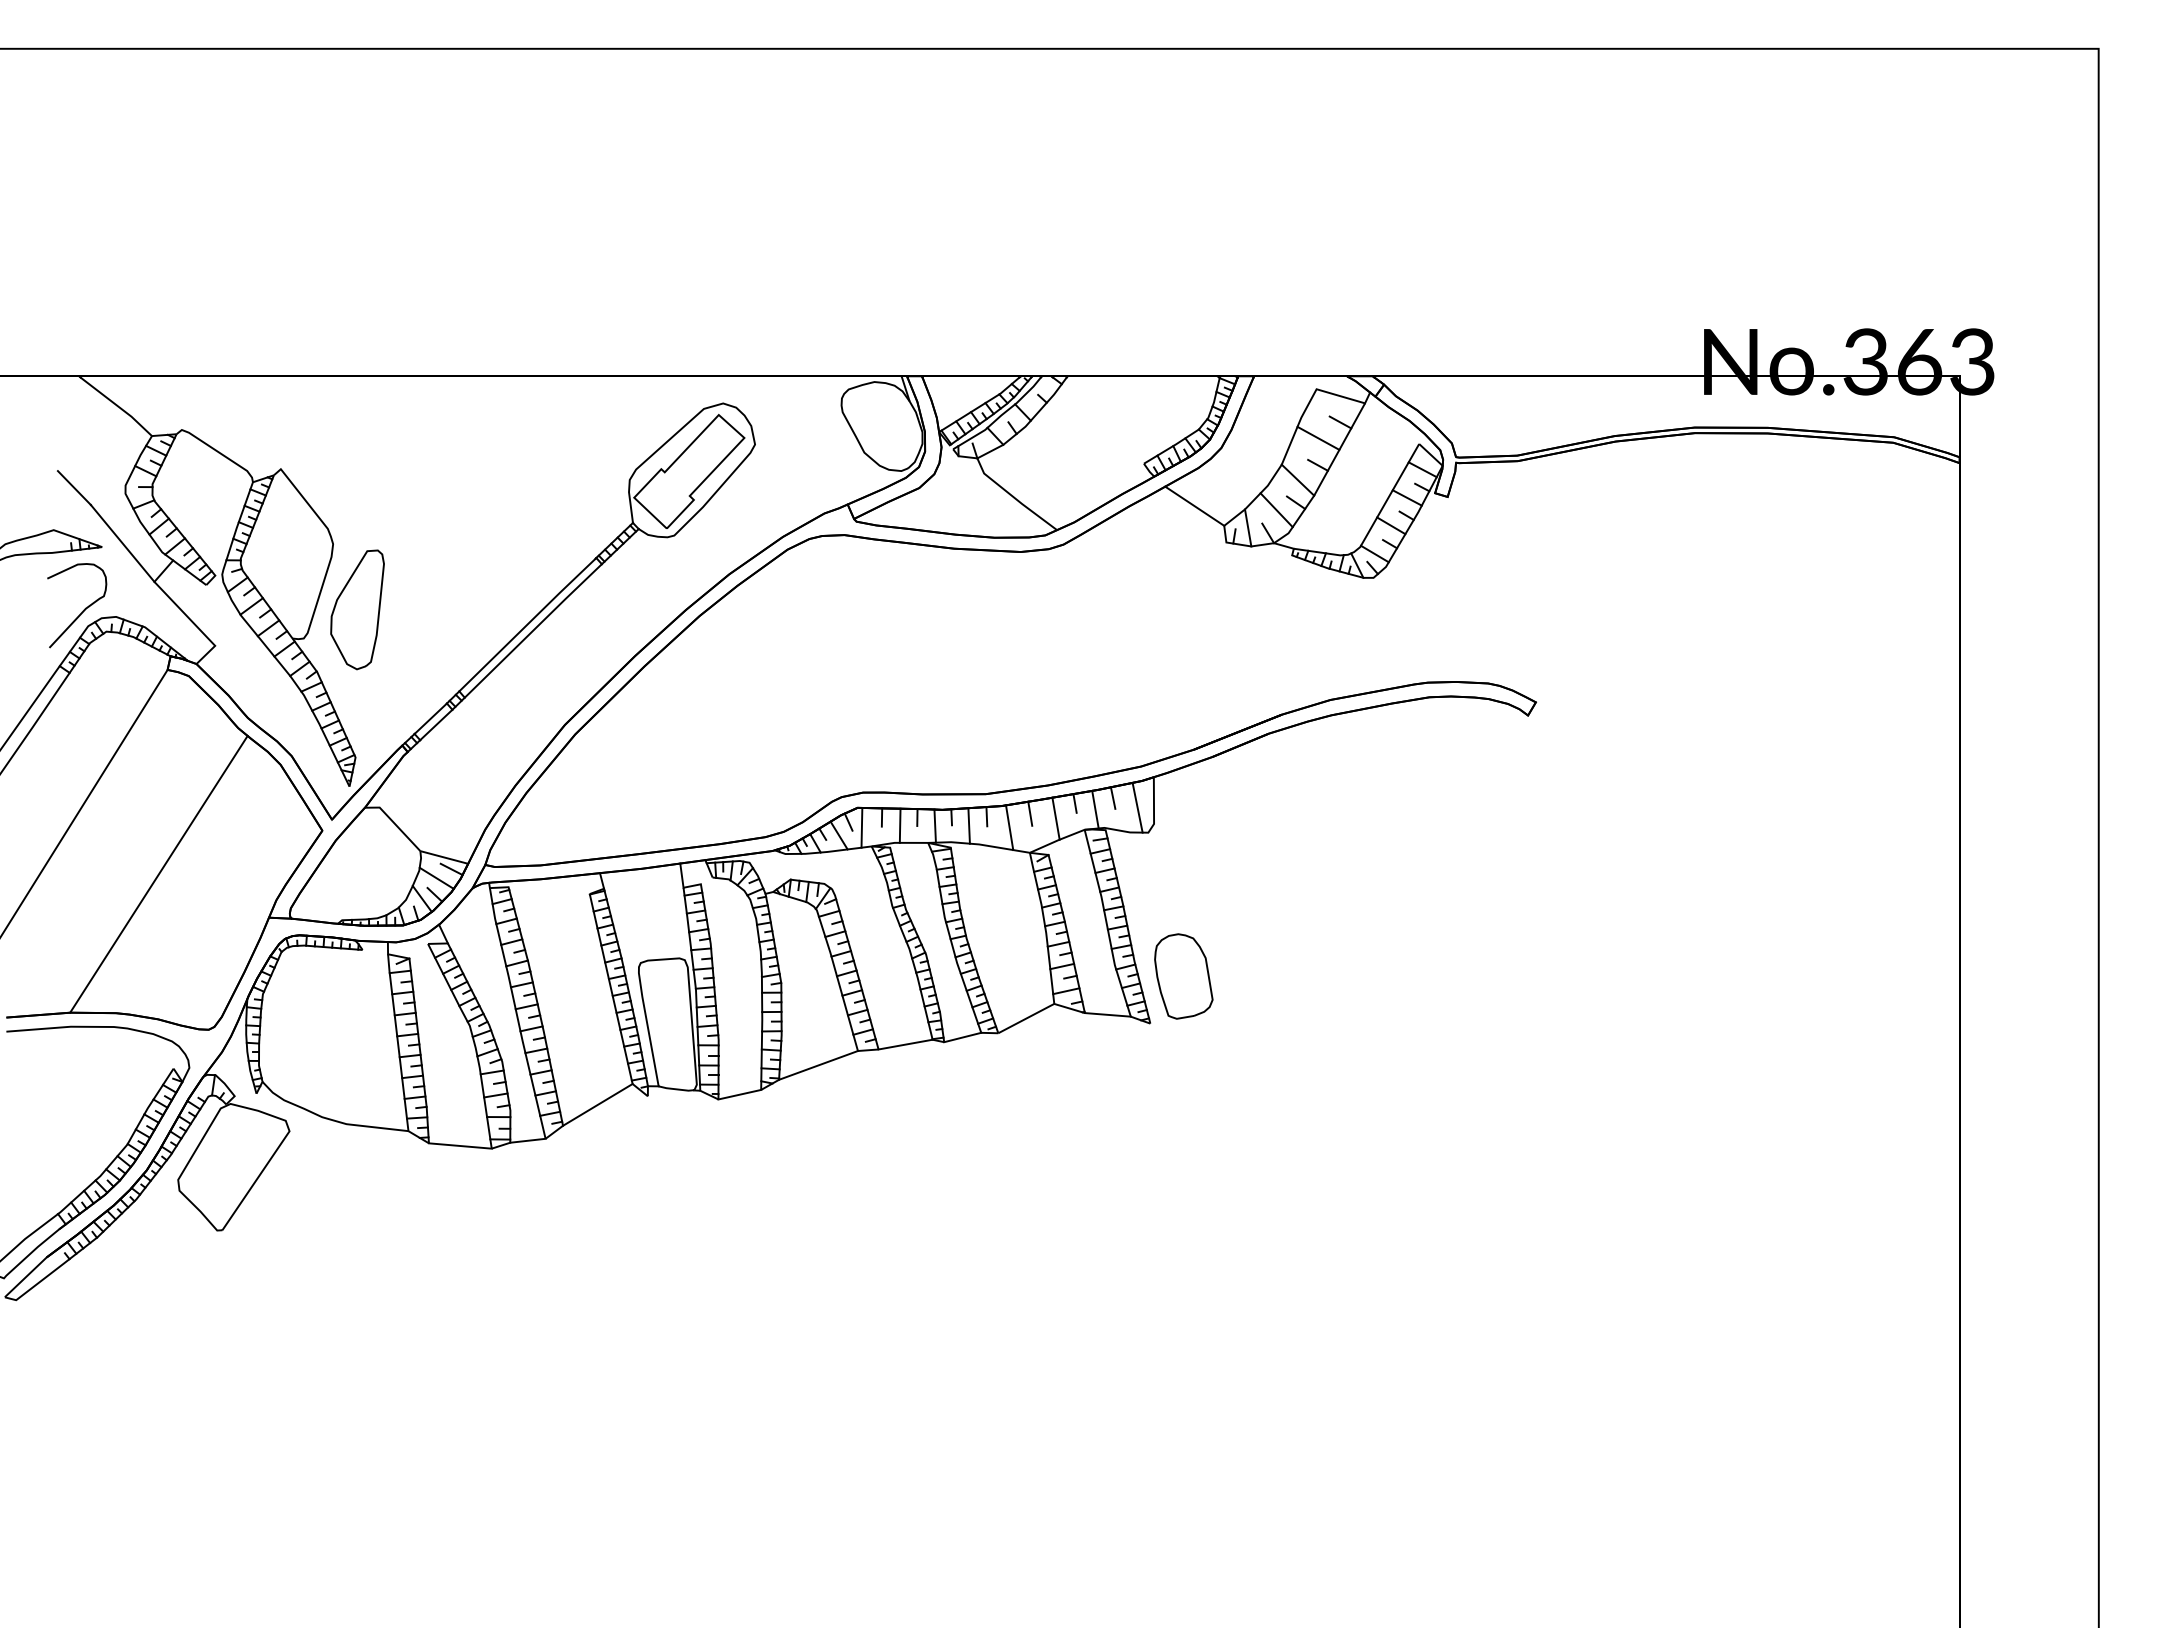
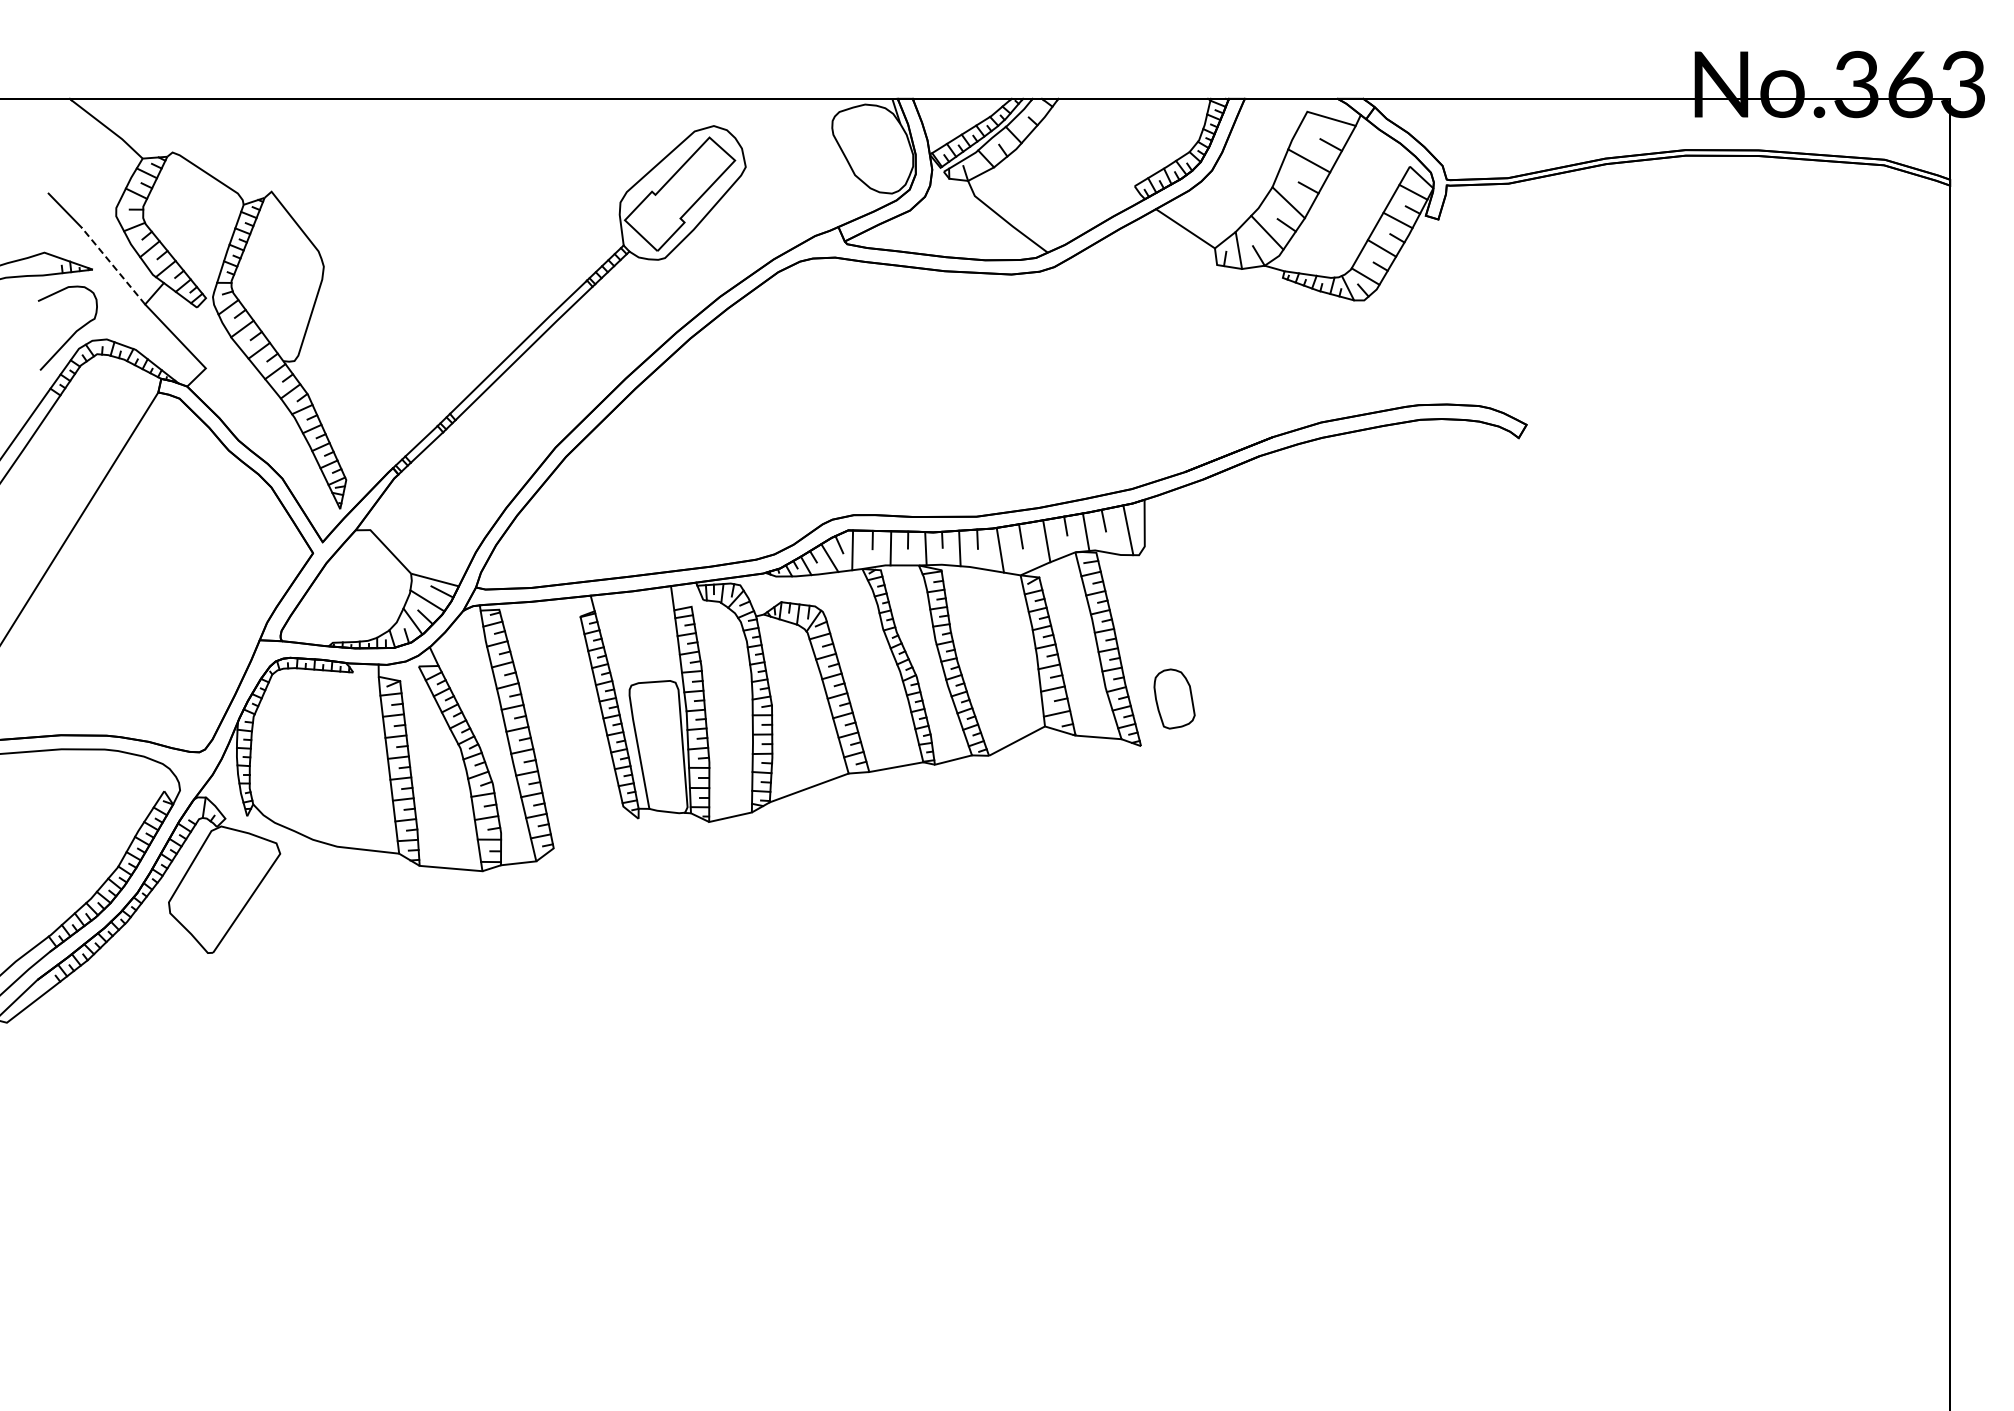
line: (122, 543) -> (113, 266), solid -> dashed
part: (357, 609) -> (348, 332), removed
line: (158, 873) -> (149, 596), removed
part: (1183, 976) -> (1174, 699), size x0.7
line: (597, 1104) -> (588, 827), removed

